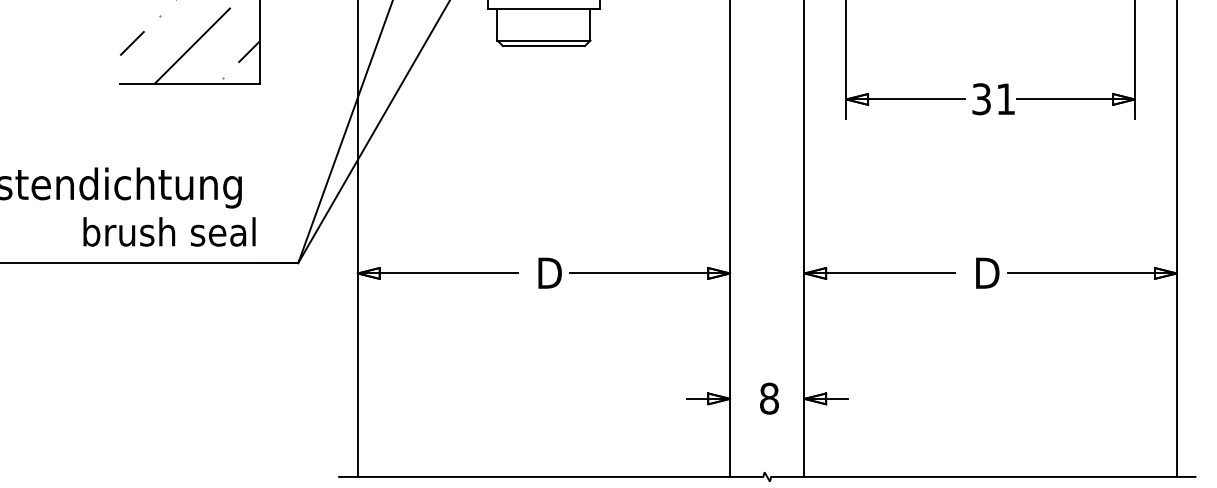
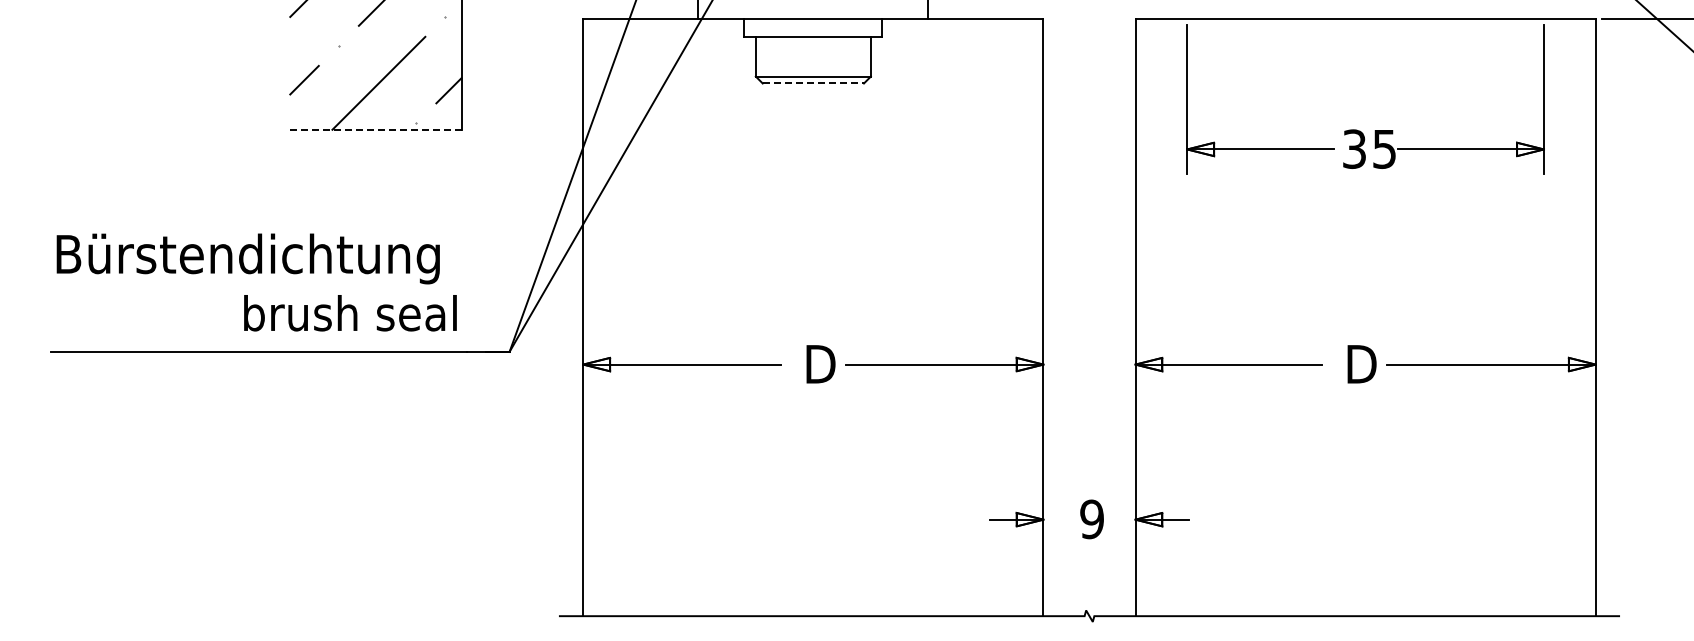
line: (544, 46) -> (813, 83), solid -> dashed
line: (190, 84) -> (376, 130), solid -> dashed
text: (1005, 99) -> (1384, 149), 31 -> 35
text: (768, 398) -> (1091, 519), 8 -> 9

